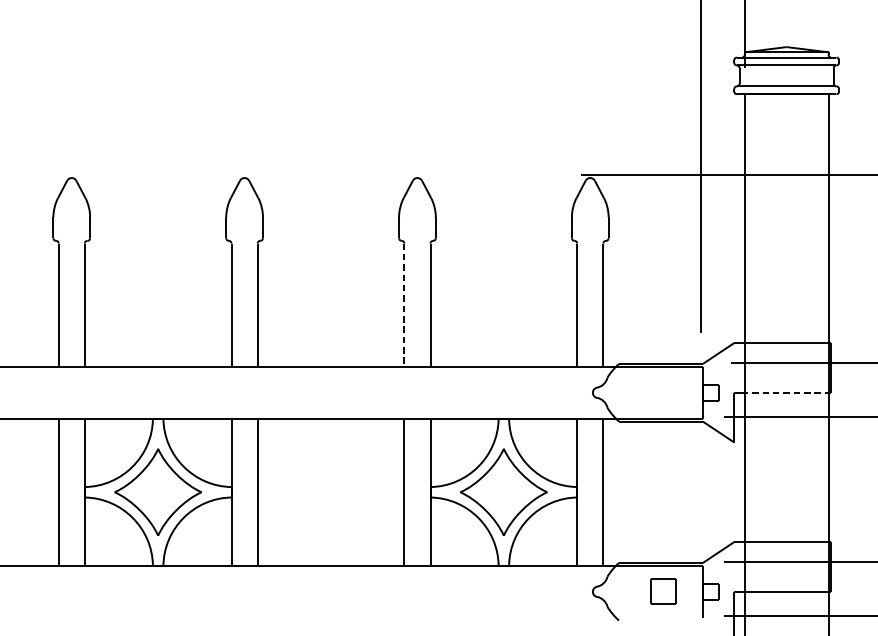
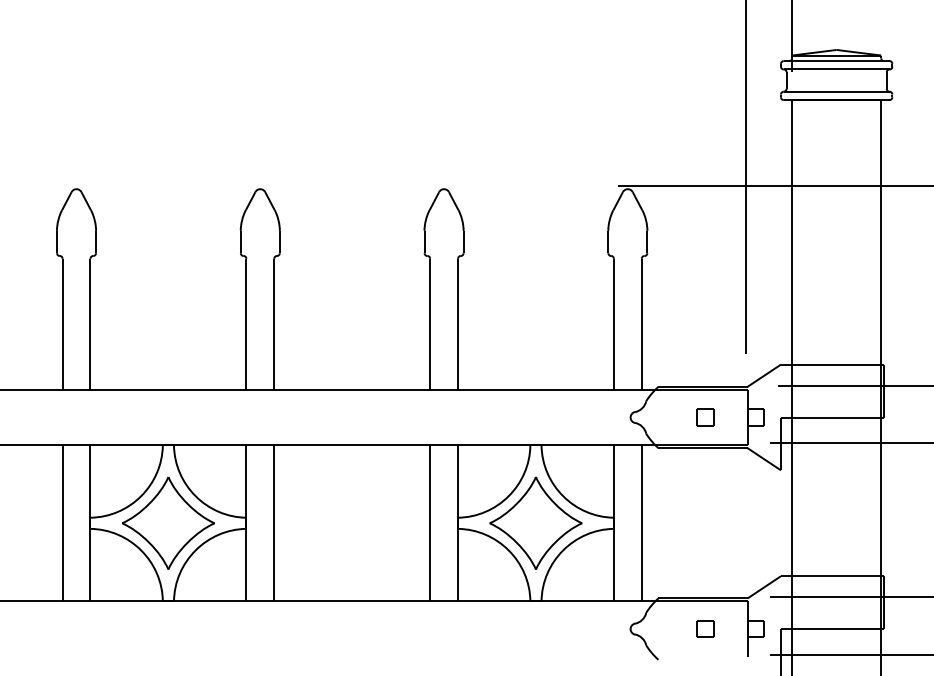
line: (404, 305) -> (430, 324), dashed -> solid
part: (663, 392) -> (705, 417), added
line: (786, 392) -> (836, 417), dashed -> solid
part: (663, 591) -> (705, 628), size x0.62

